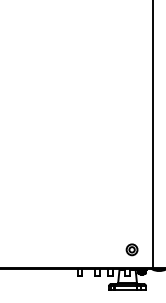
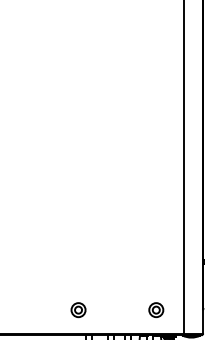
part: (71, 249) -> (77, 309), added

